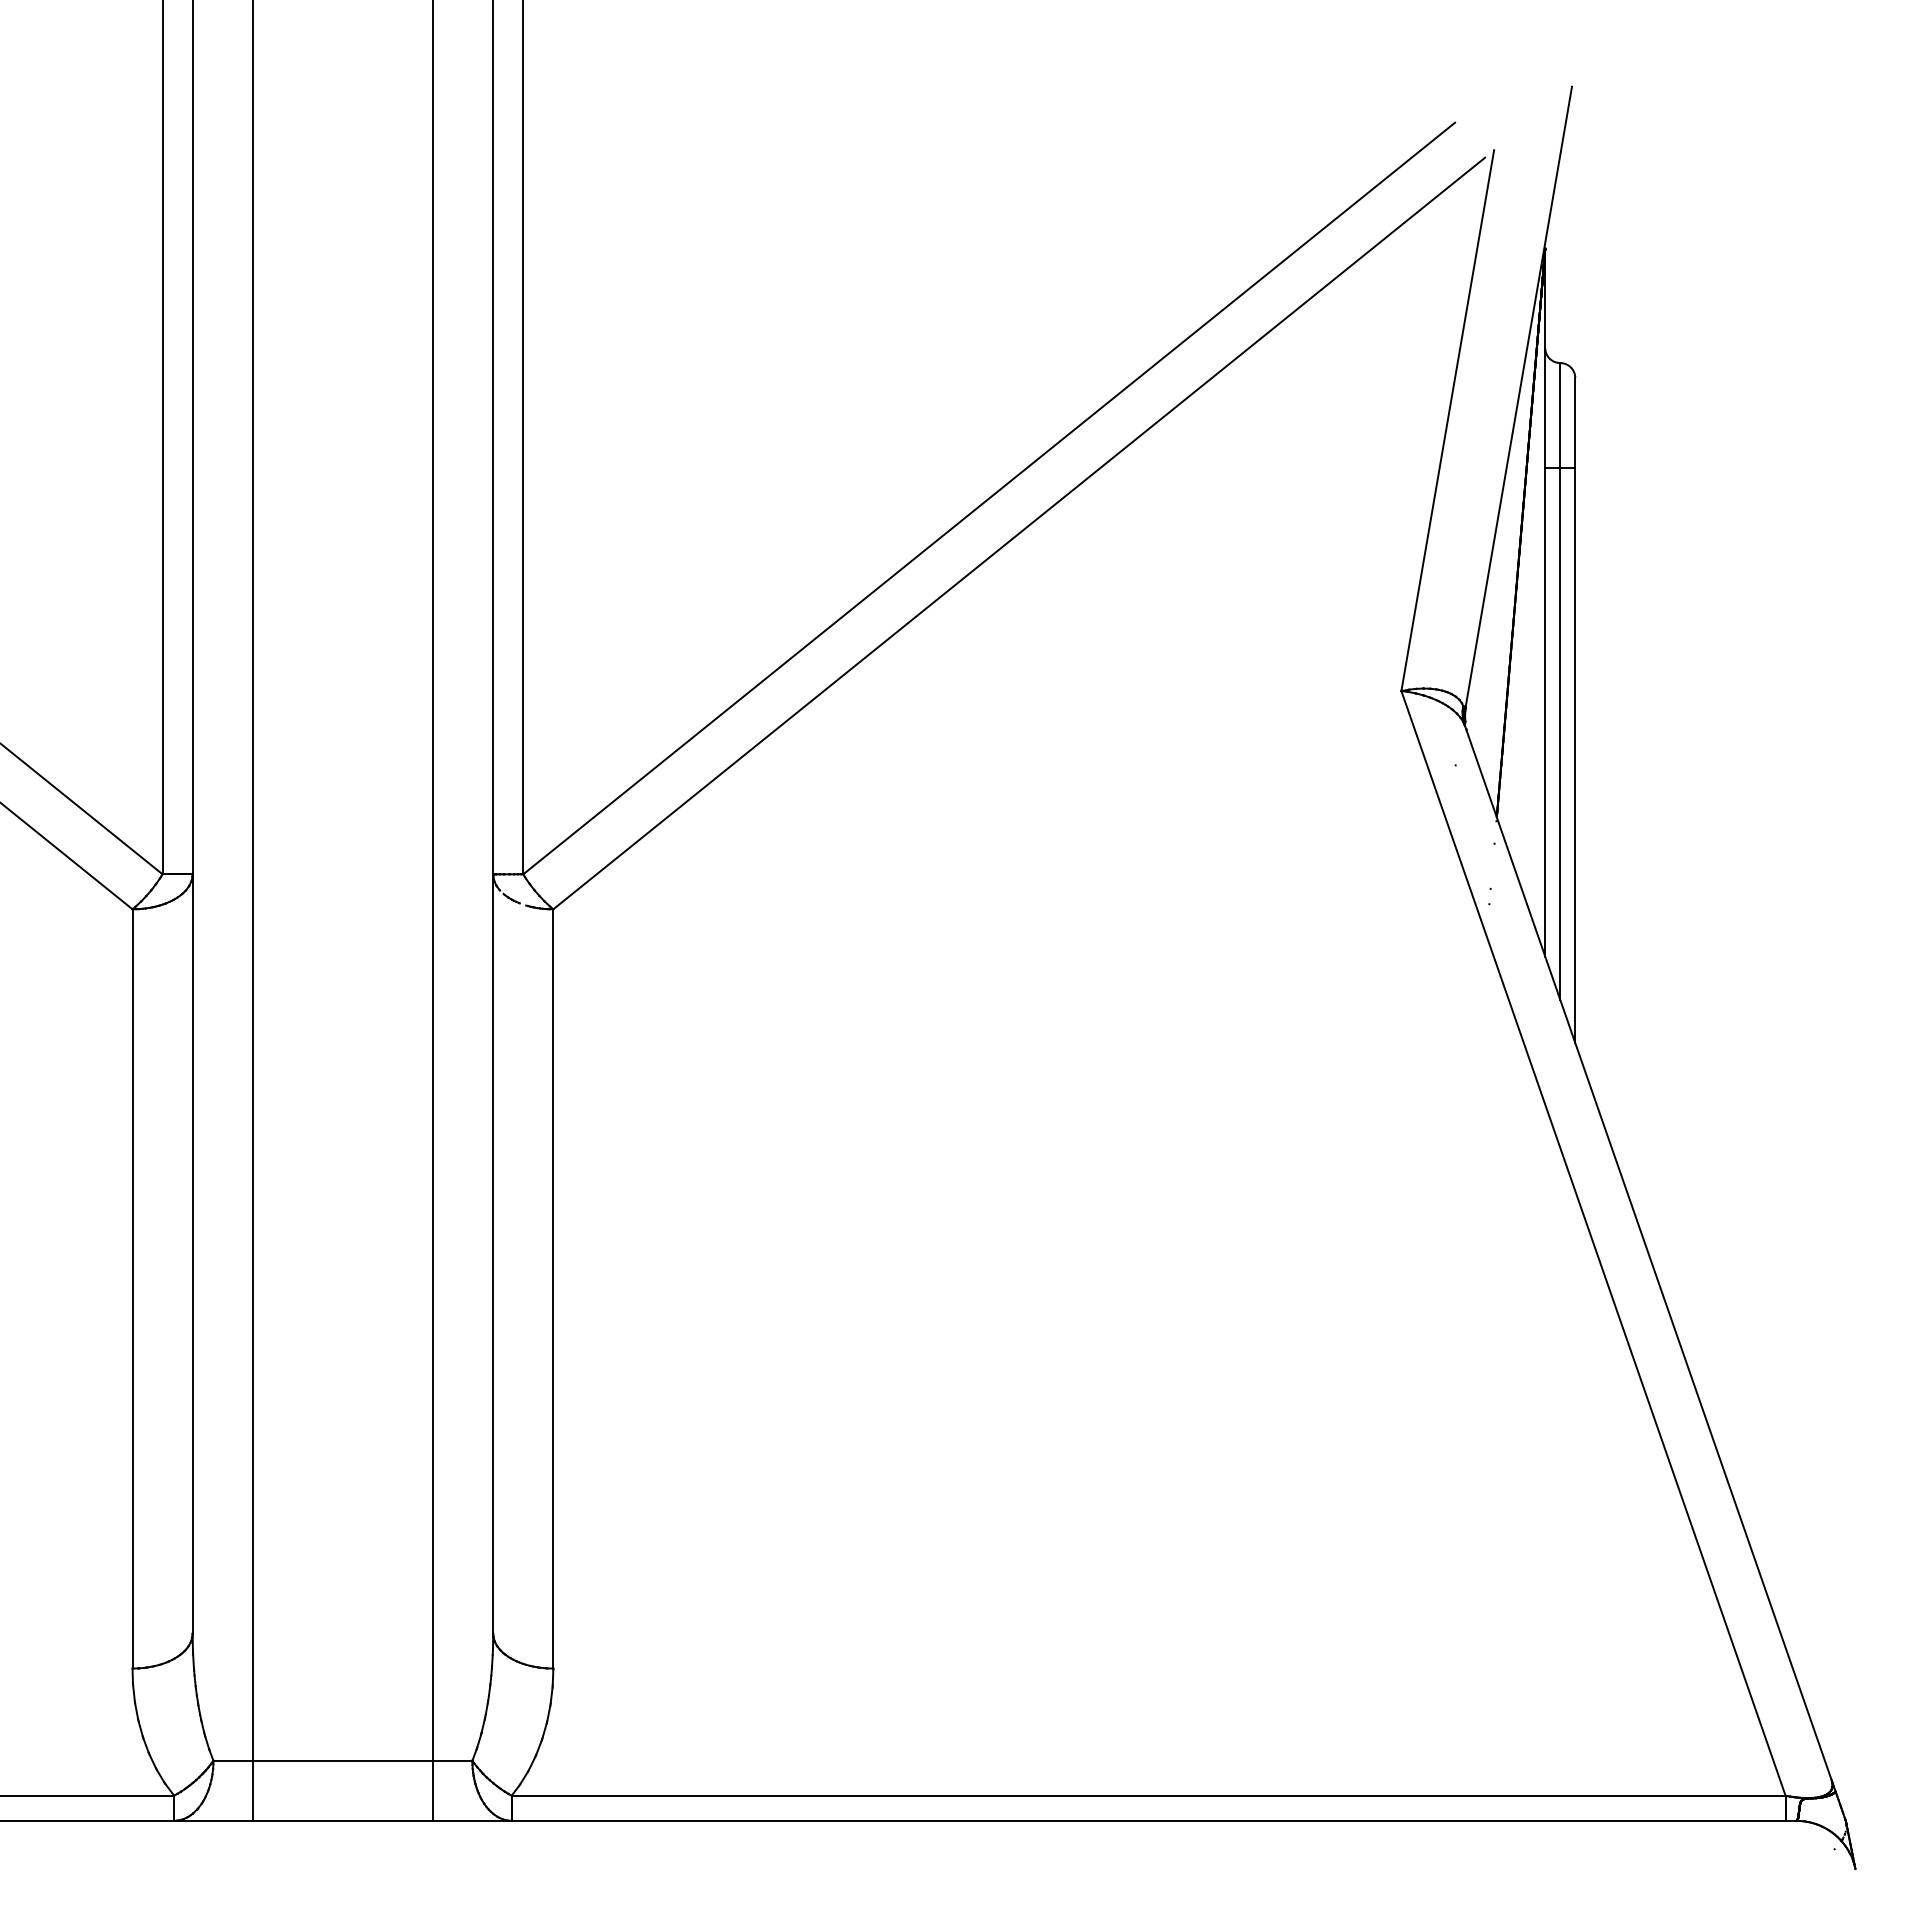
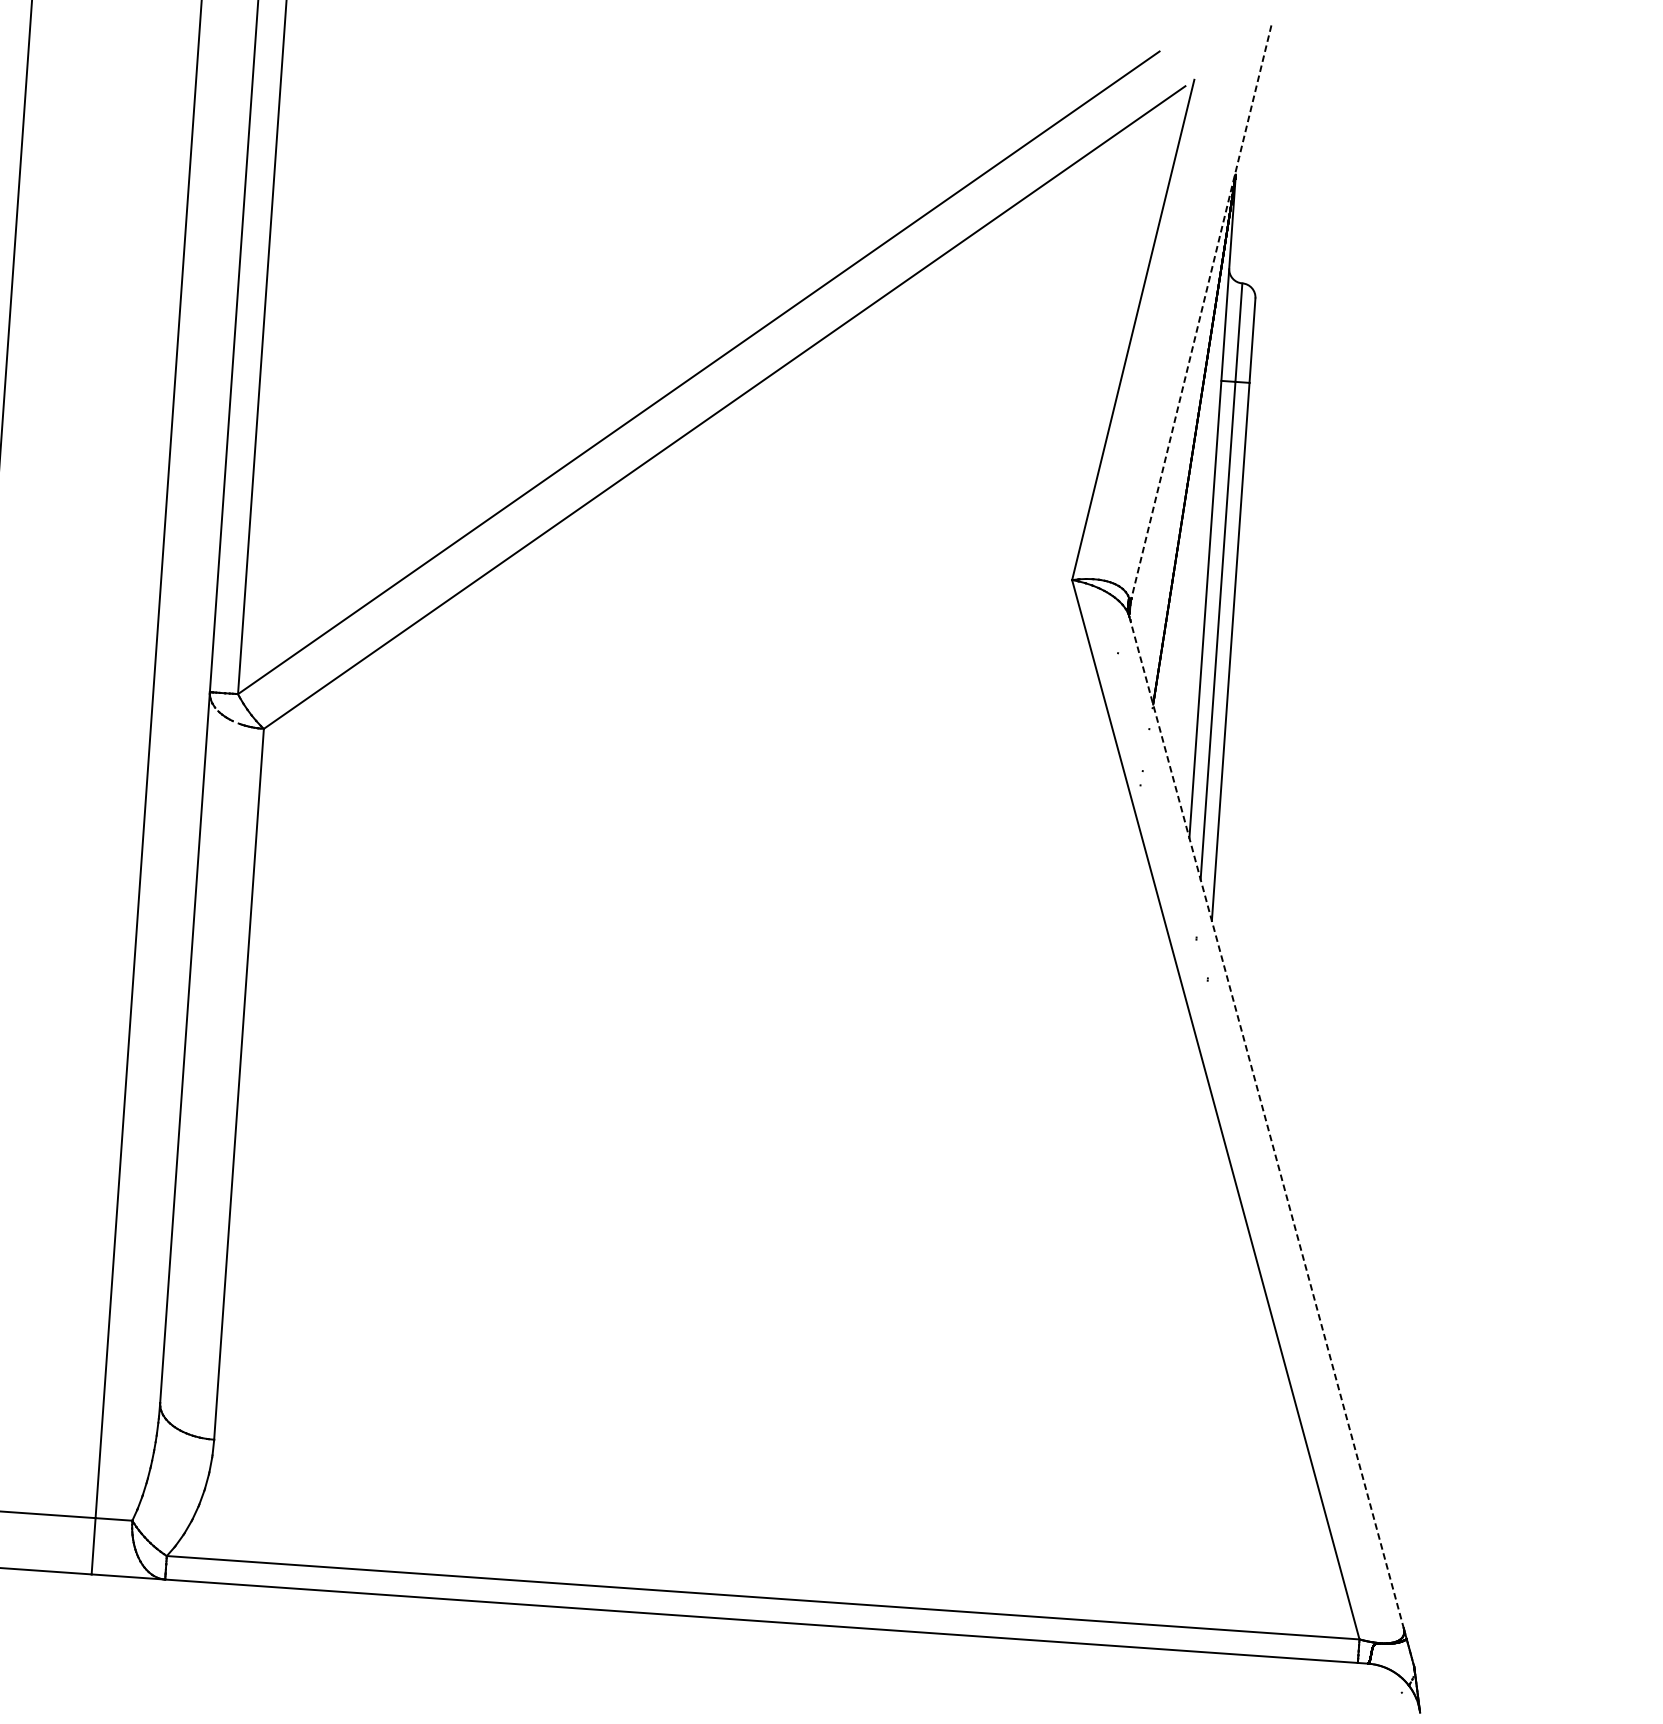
line: (1518, 396) -> (1201, 311), solid -> dashed
line: (1648, 1253) -> (1266, 1122), solid -> dashed

